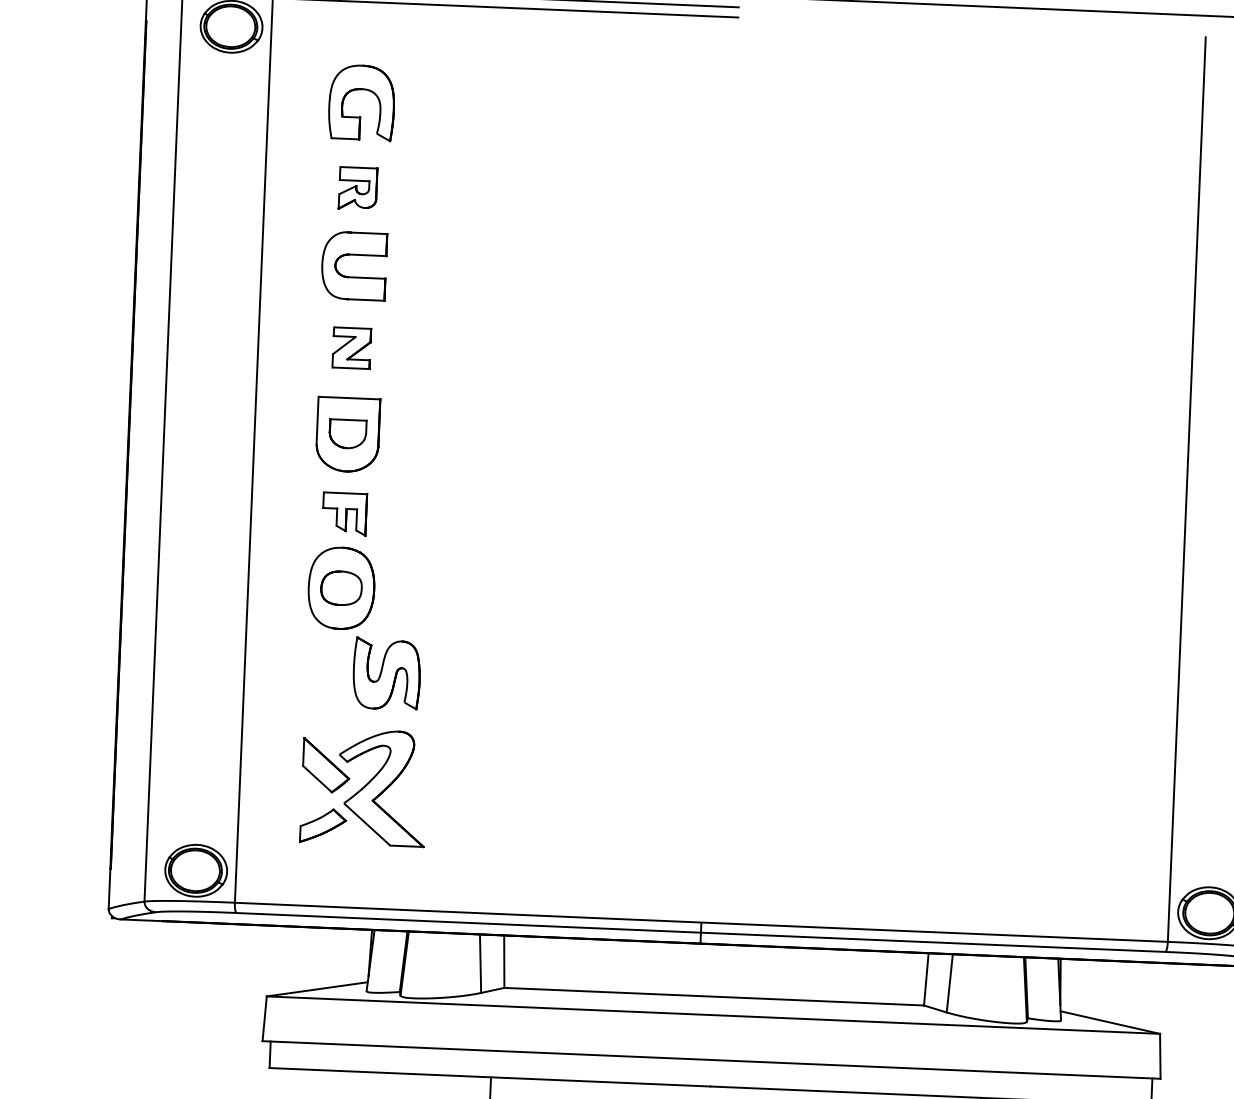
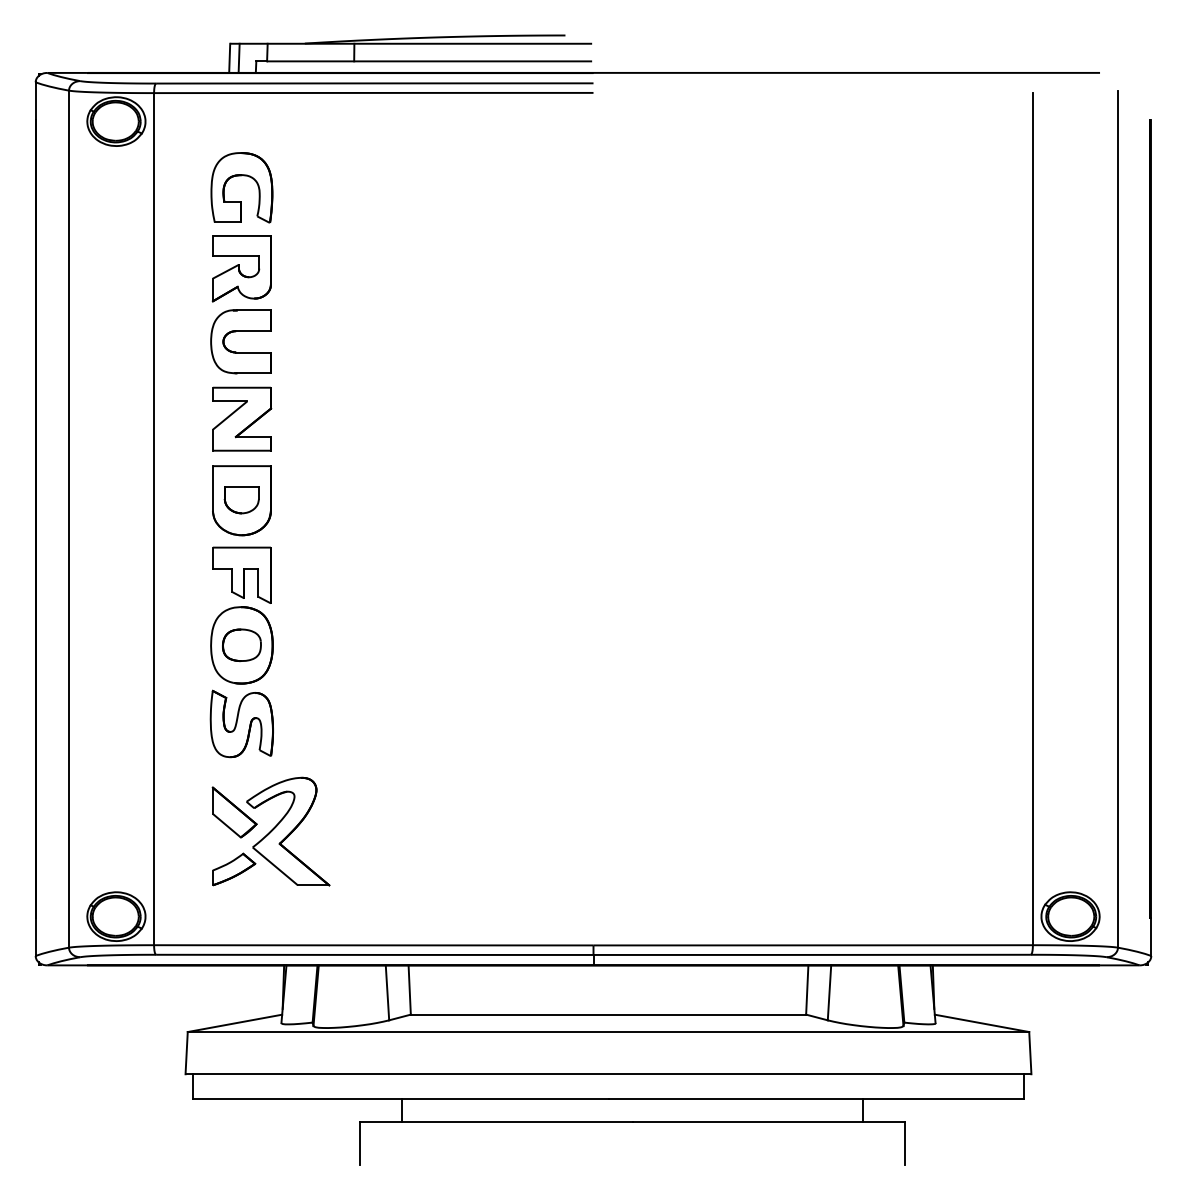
part: (357, 188) -> (241, 268), size x1.67
part: (352, 347) -> (242, 418), size x1.67
part: (344, 513) -> (241, 574), size x1.43
part: (386, 673) -> (241, 723), moved

